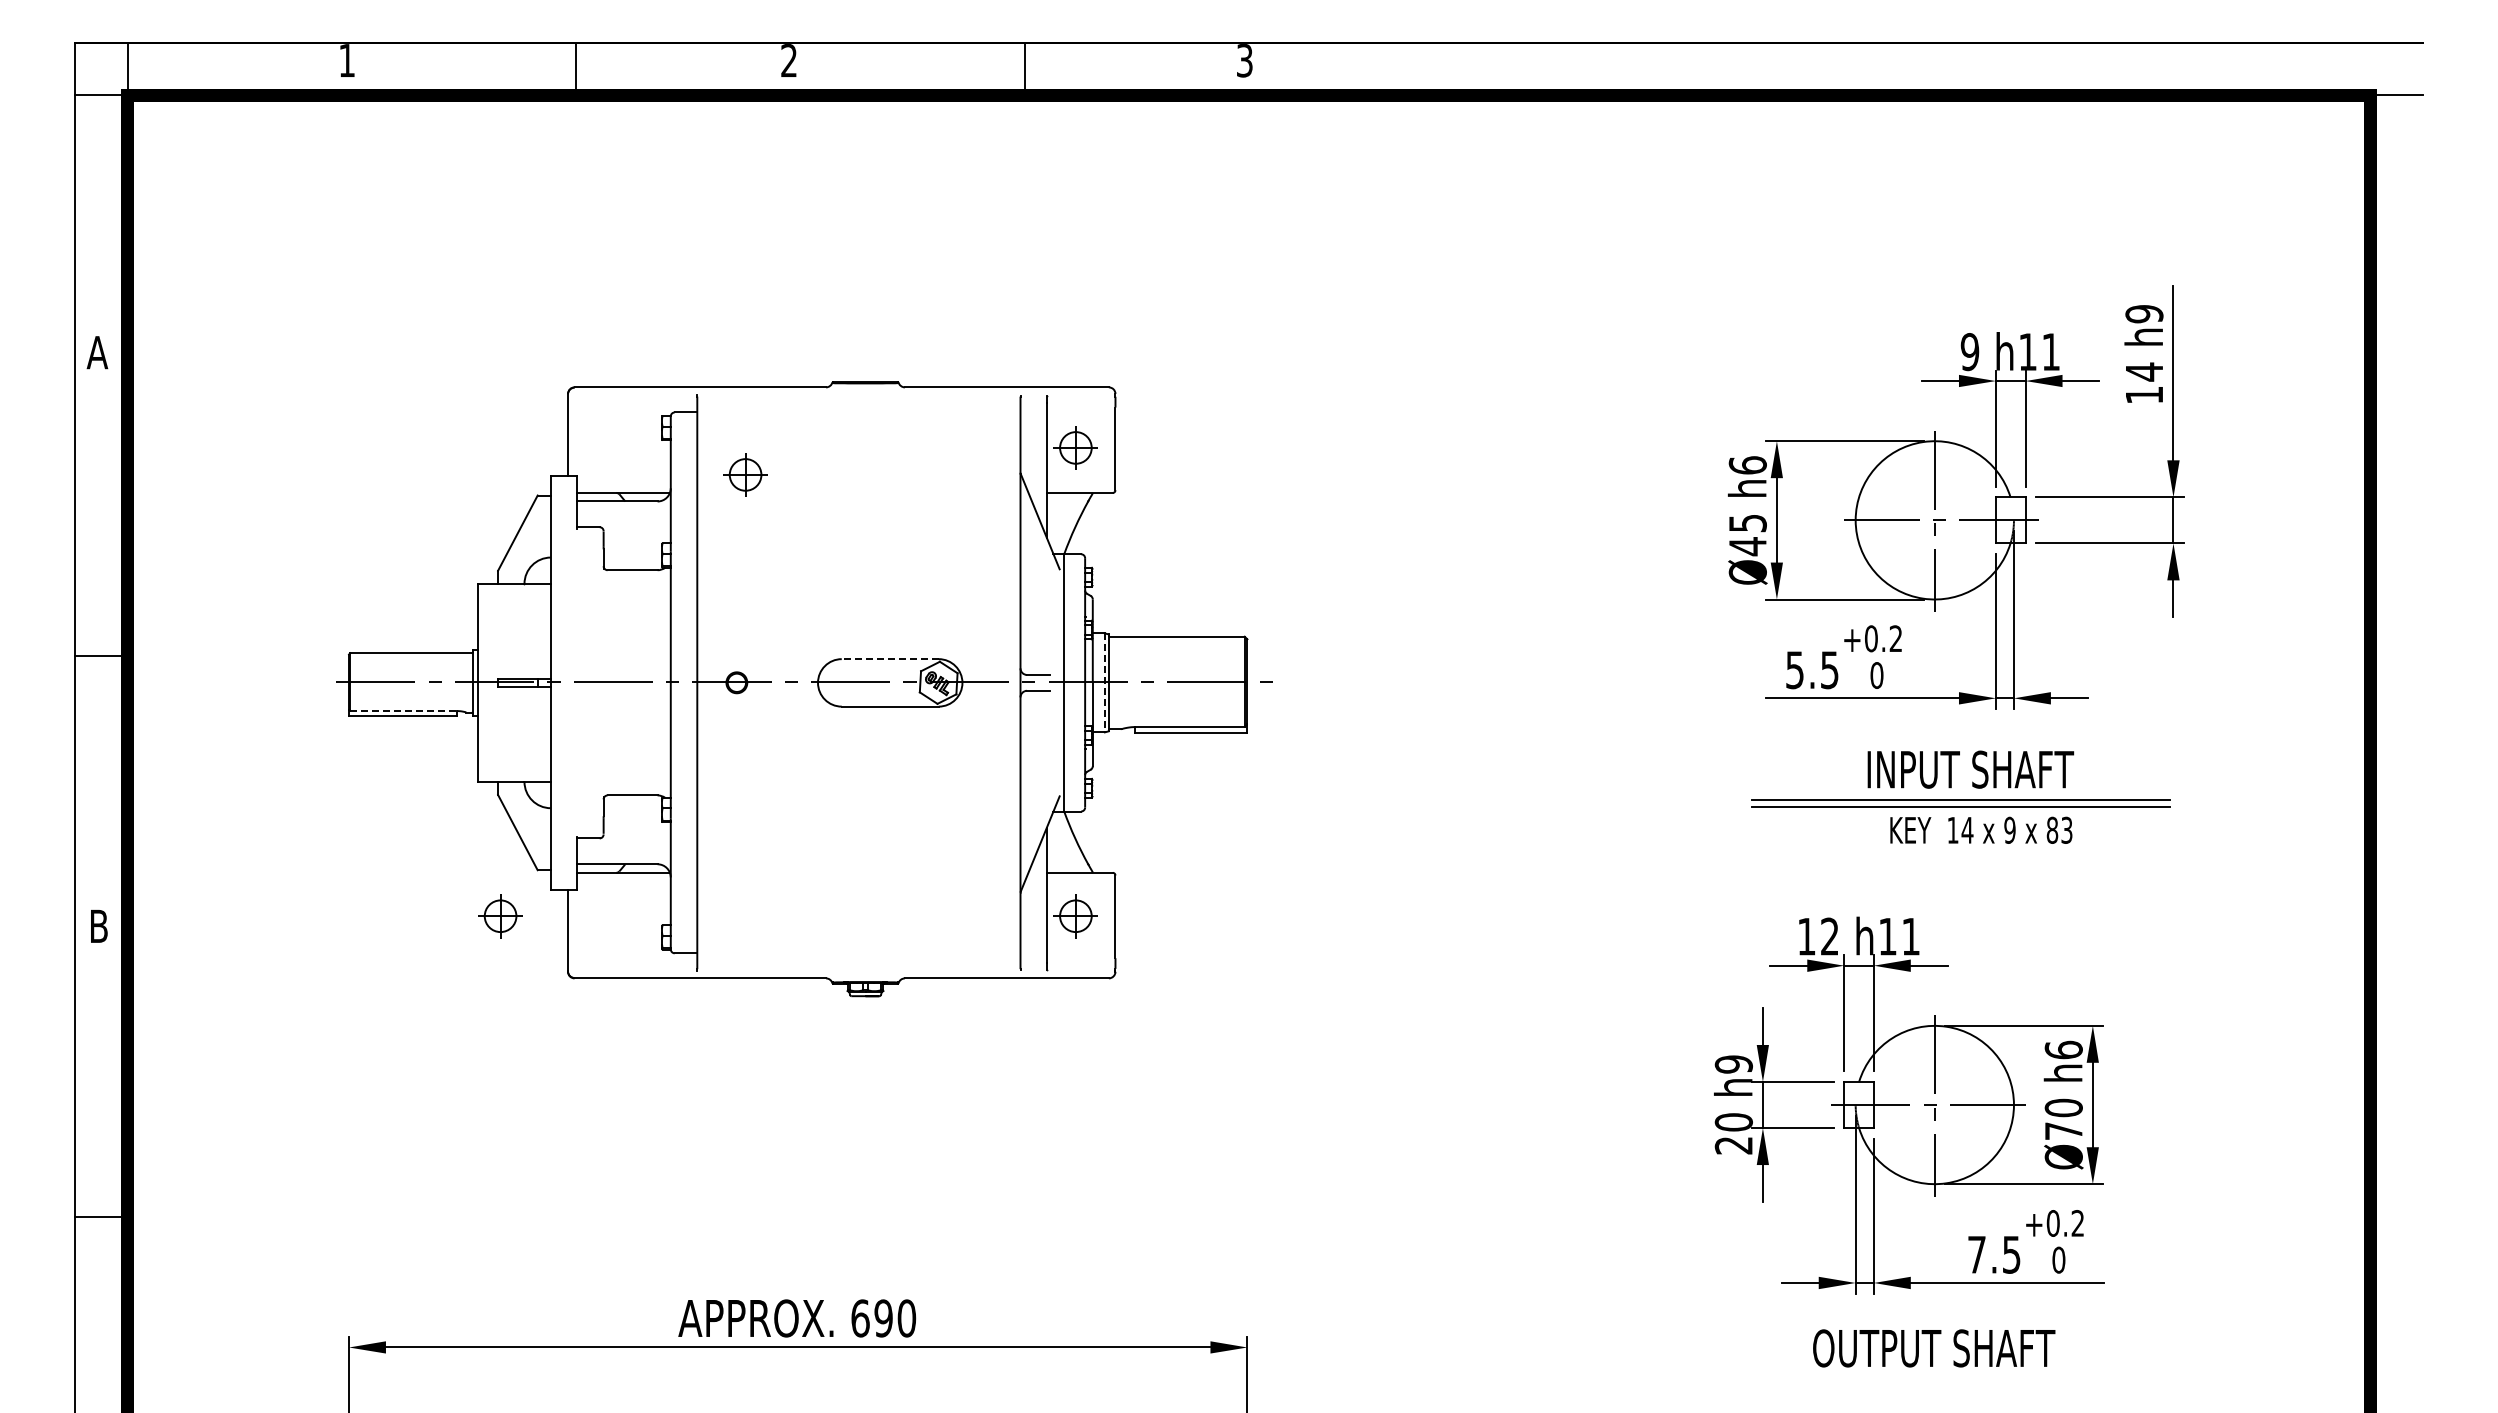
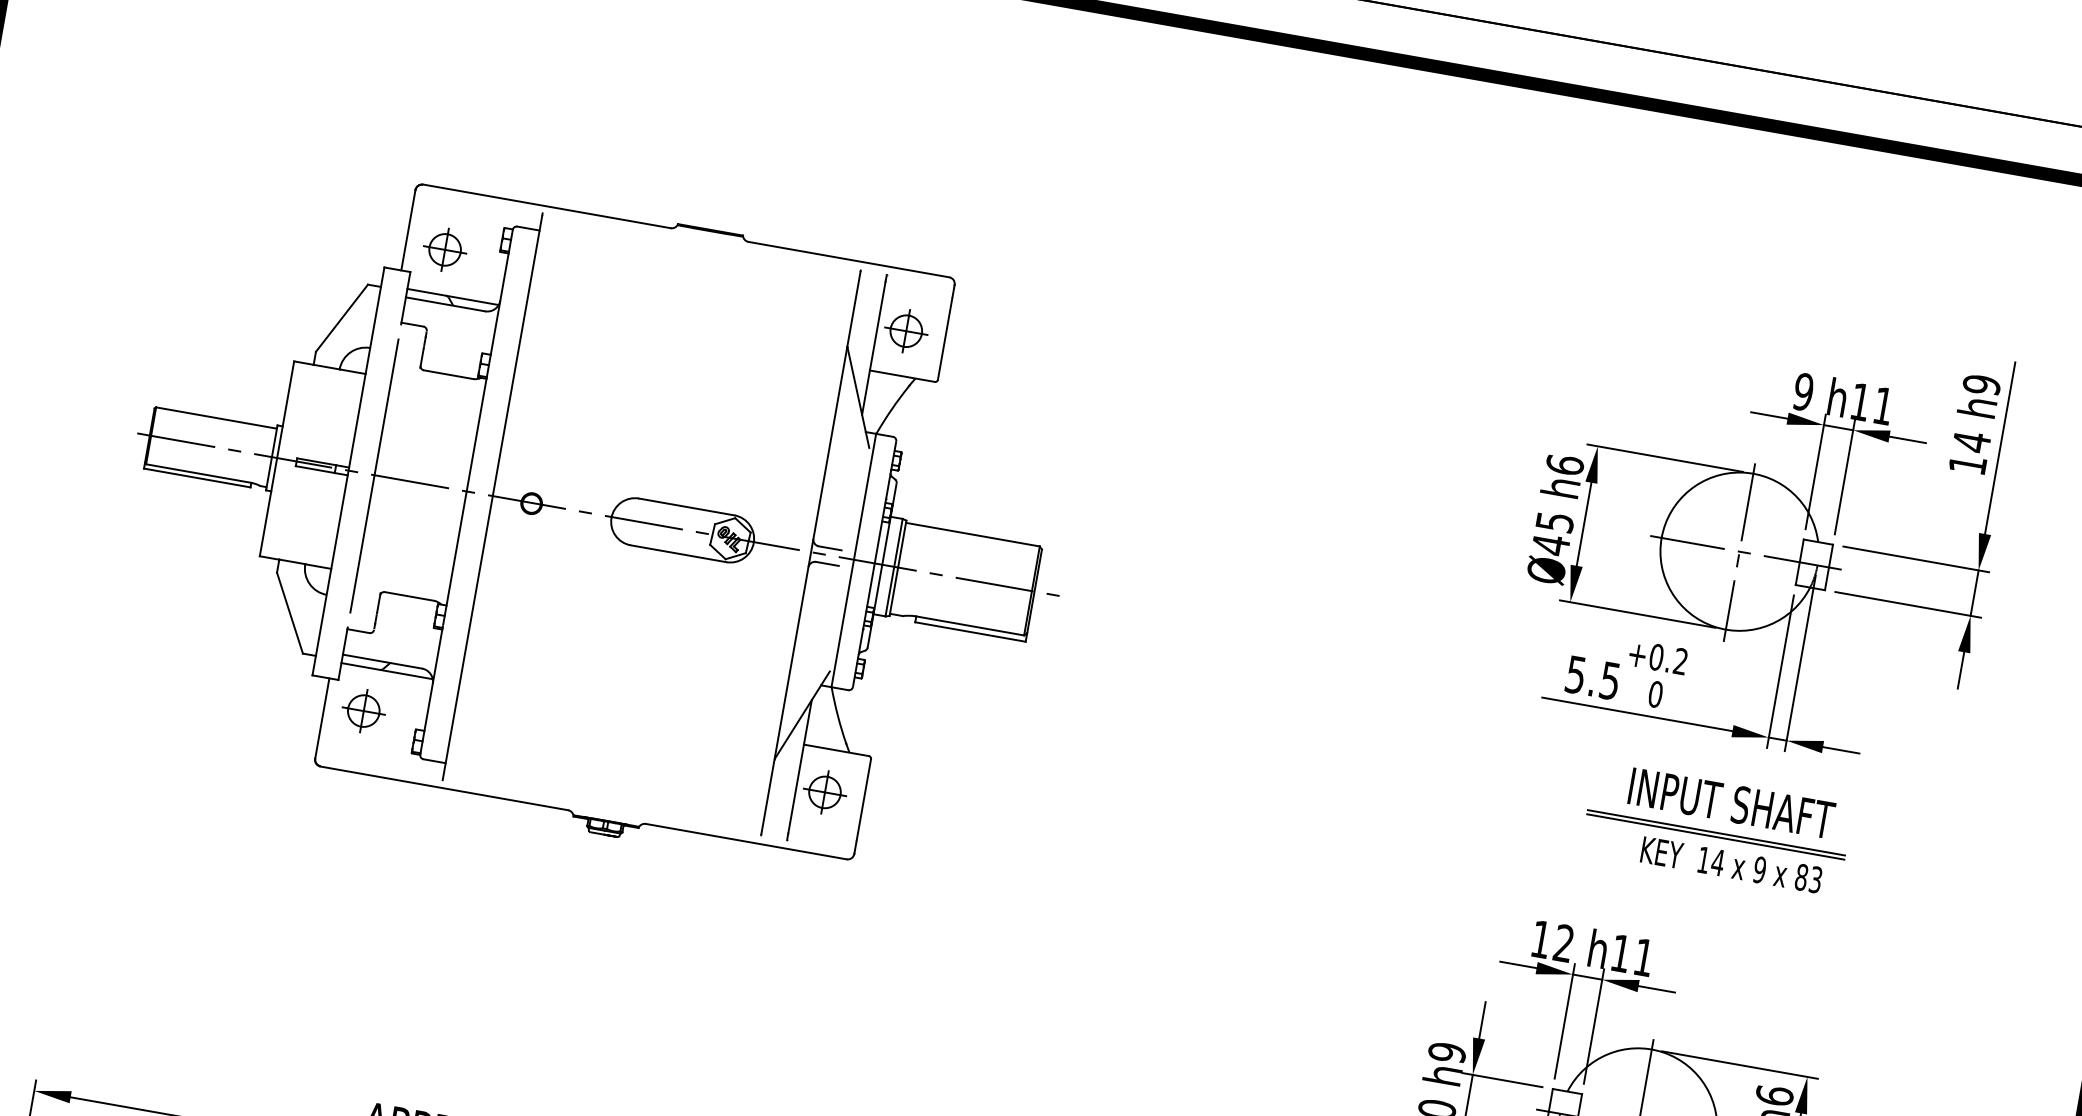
part: (745, 474) -> (445, 249), moved
line: (889, 659) -> (686, 507), dashed -> solid
line: (577, 682) -> (374, 475), added
line: (1104, 683) -> (893, 568), dashed -> solid
line: (404, 710) -> (199, 473), dashed -> solid
part: (1960, 802) -> (1715, 834), size x0.62
part: (500, 916) -> (363, 711), moved

